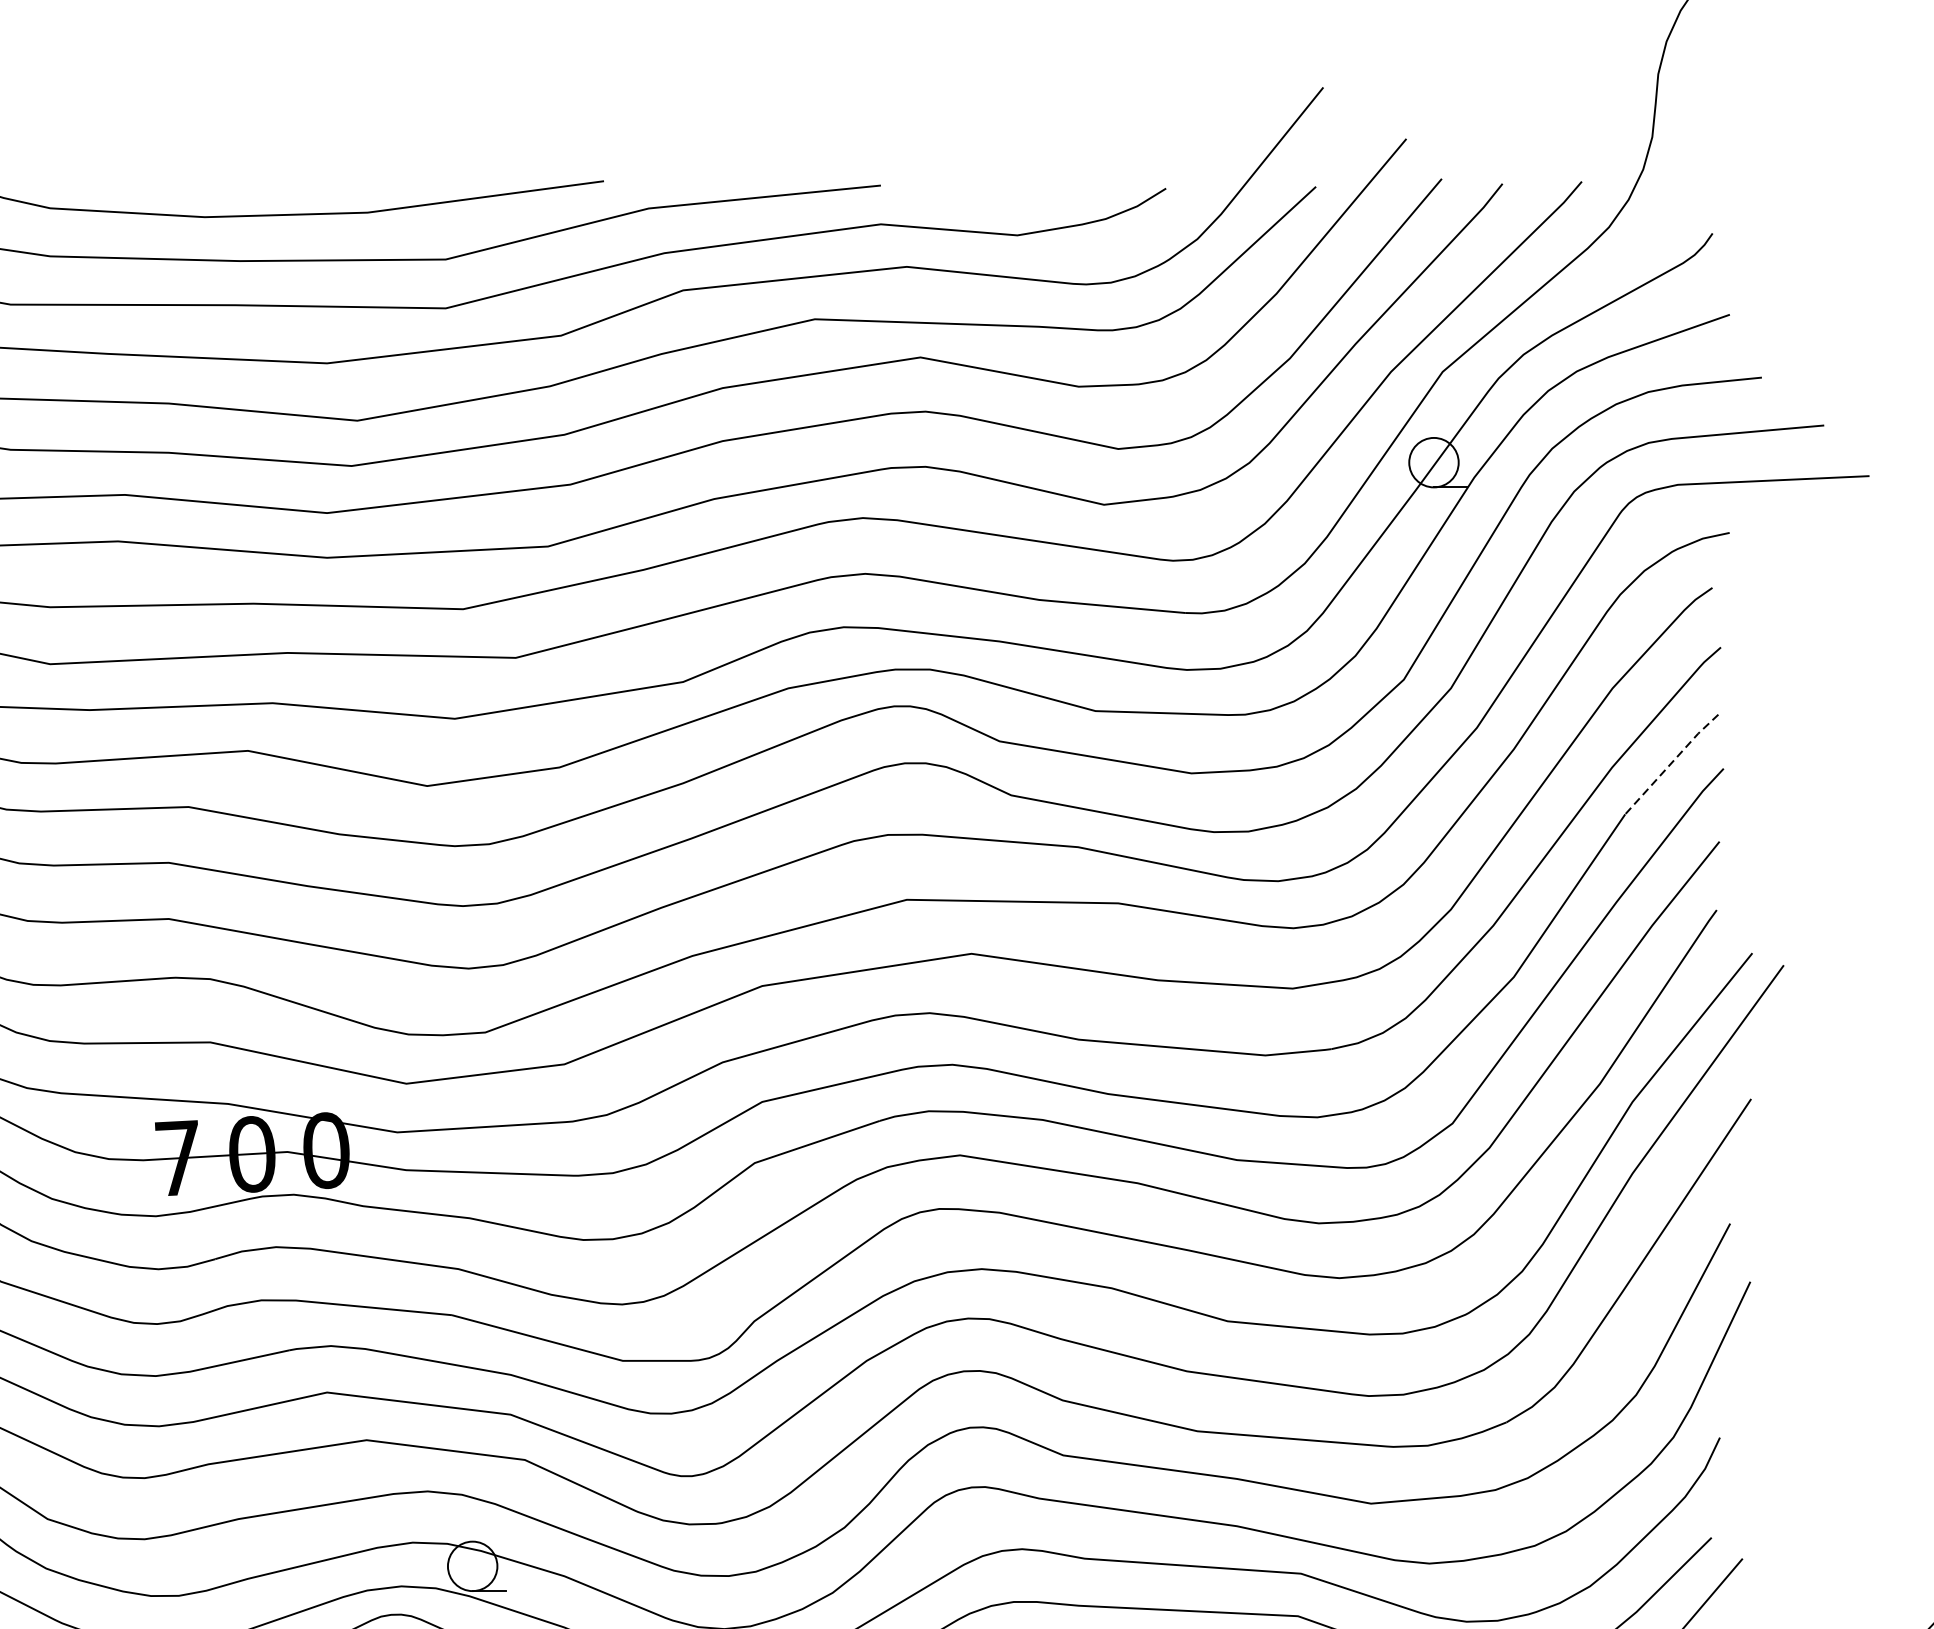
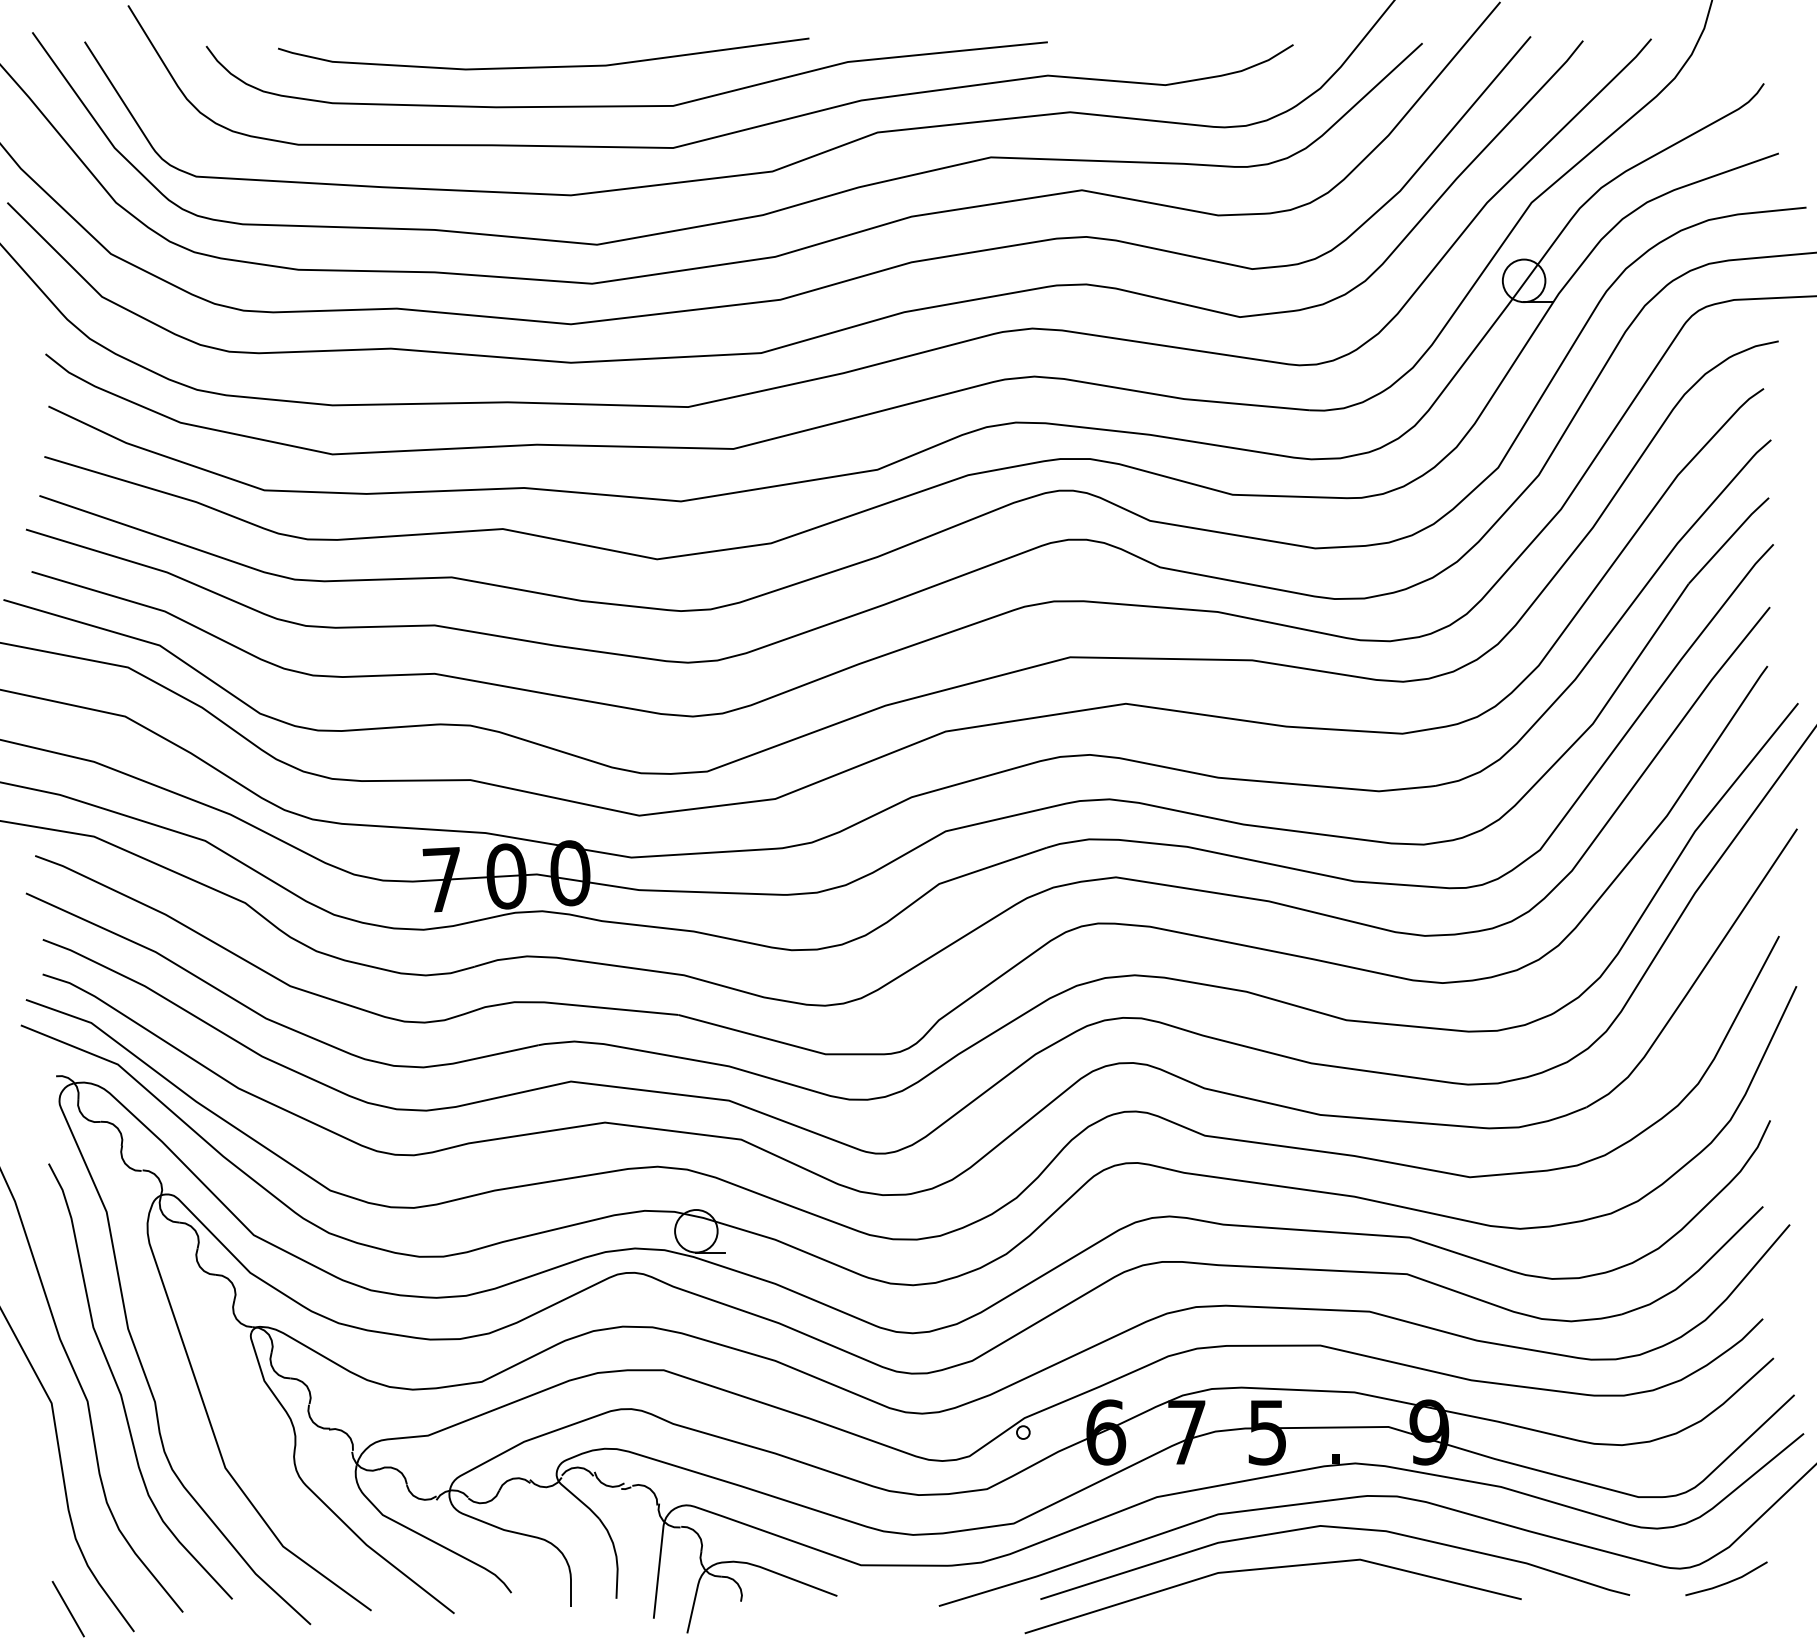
line: (1671, 764) -> (1728, 540), dashed -> solid

